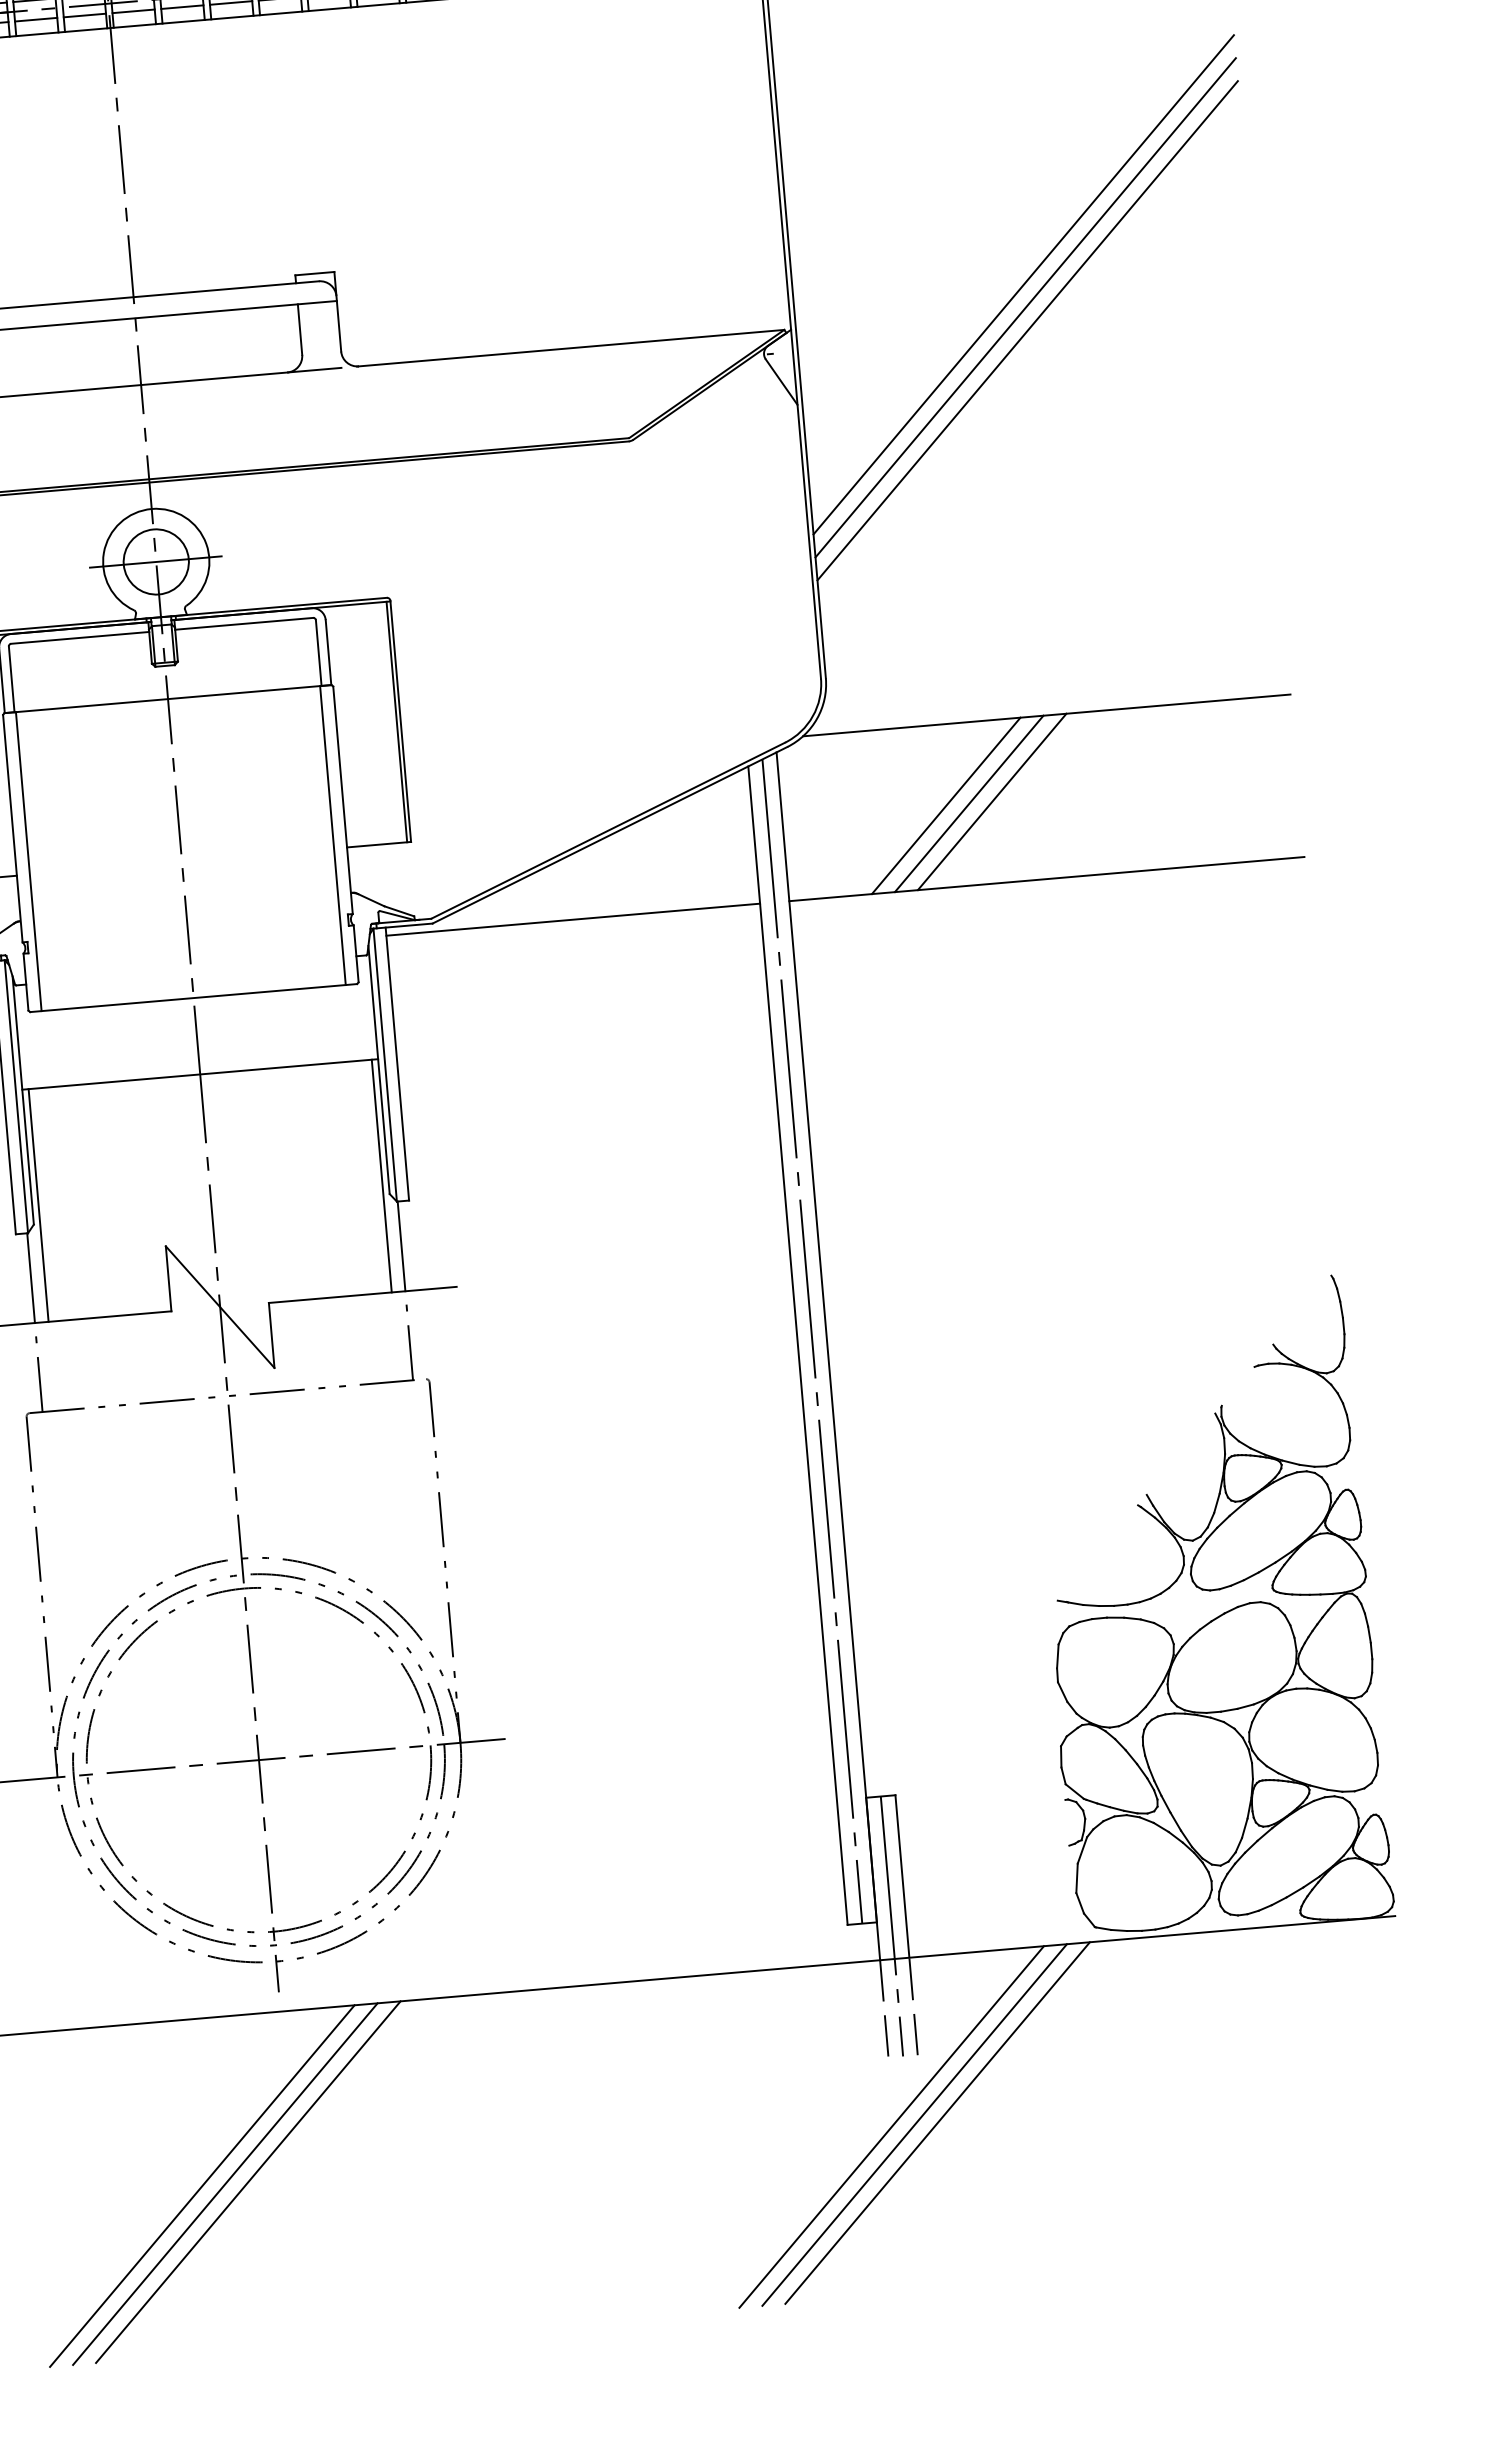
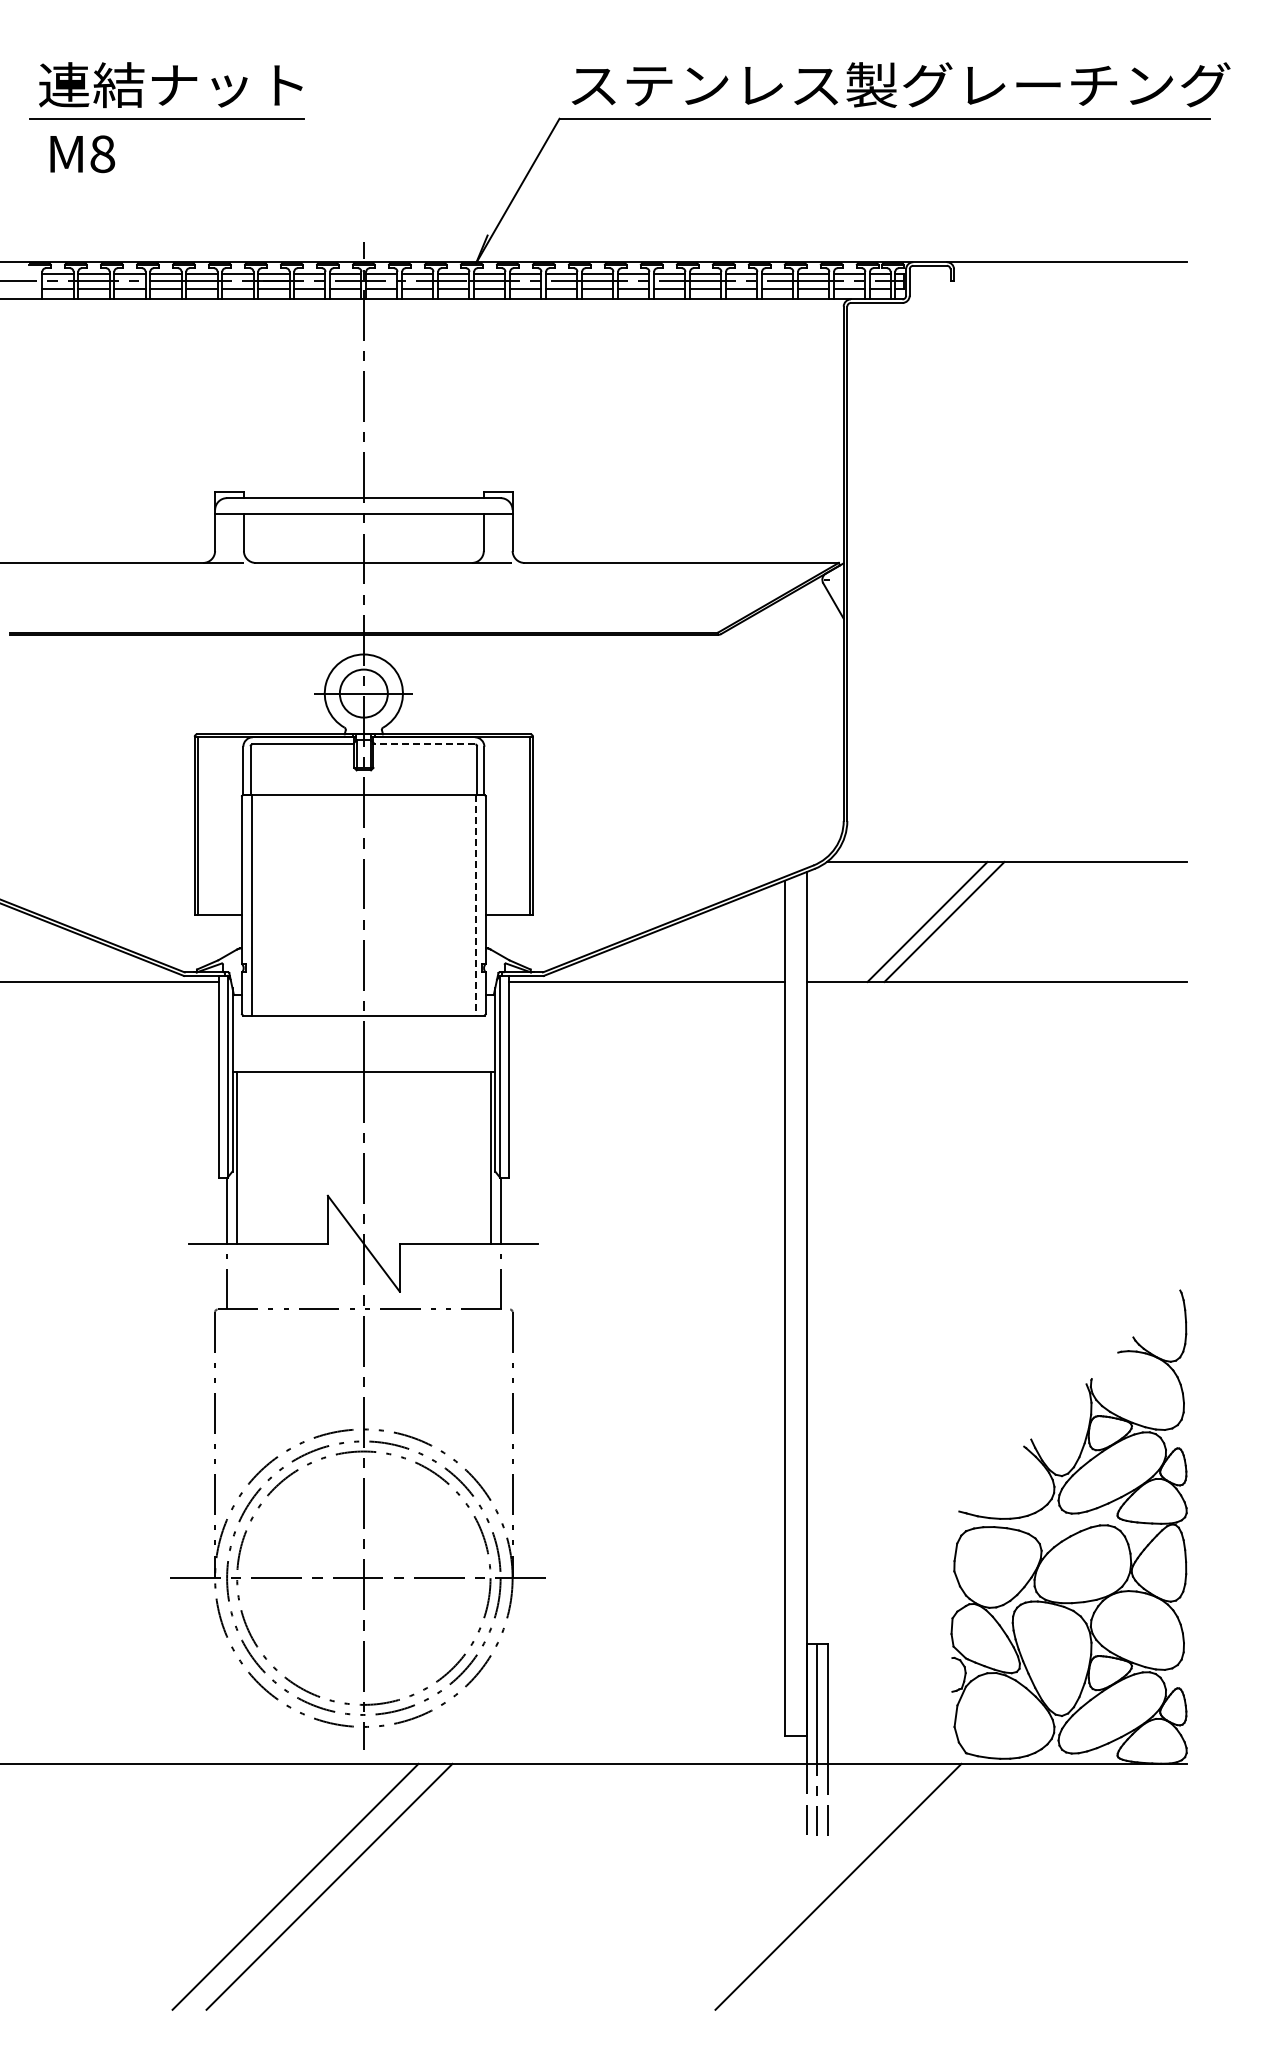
line: (1022, 284) -> (1016, 544), removed
line: (1024, 307) -> (1016, 561), removed
line: (1026, 330) -> (1016, 578), removed
line: (244, 623) -> (424, 744), solid -> dashed
line: (992, 801) -> (961, 921), removed
line: (333, 835) -> (476, 905), solid -> dashed
line: (811, 1340) -> (795, 1305), removed
line: (914, 2124) -> (821, 1886), removed
line: (891, 2126) -> (804, 1886), removed
line: (225, 2183) -> (312, 1886), removed

